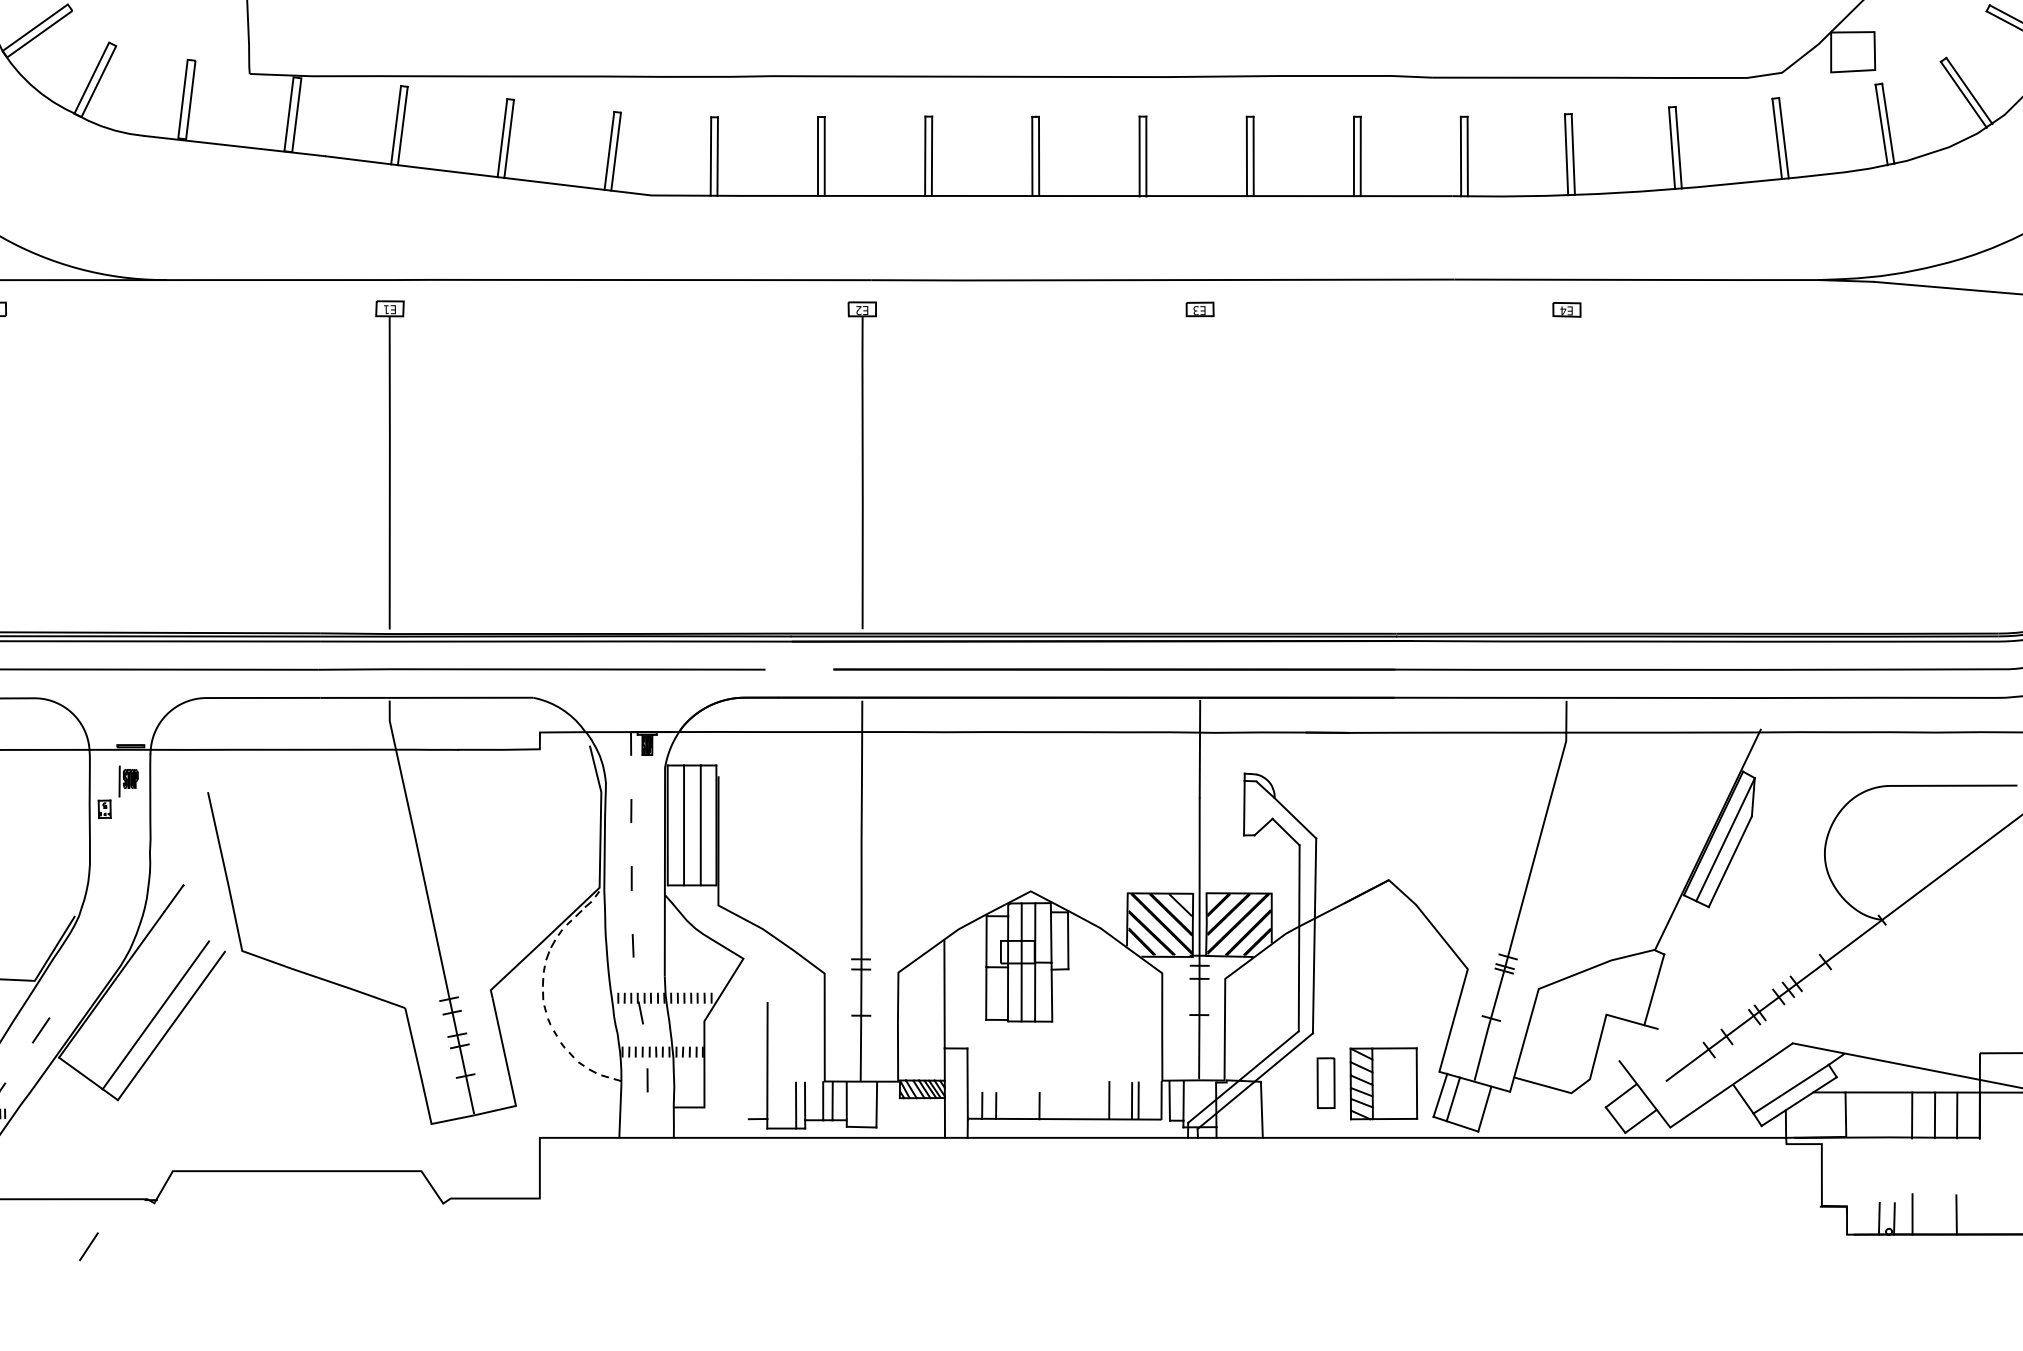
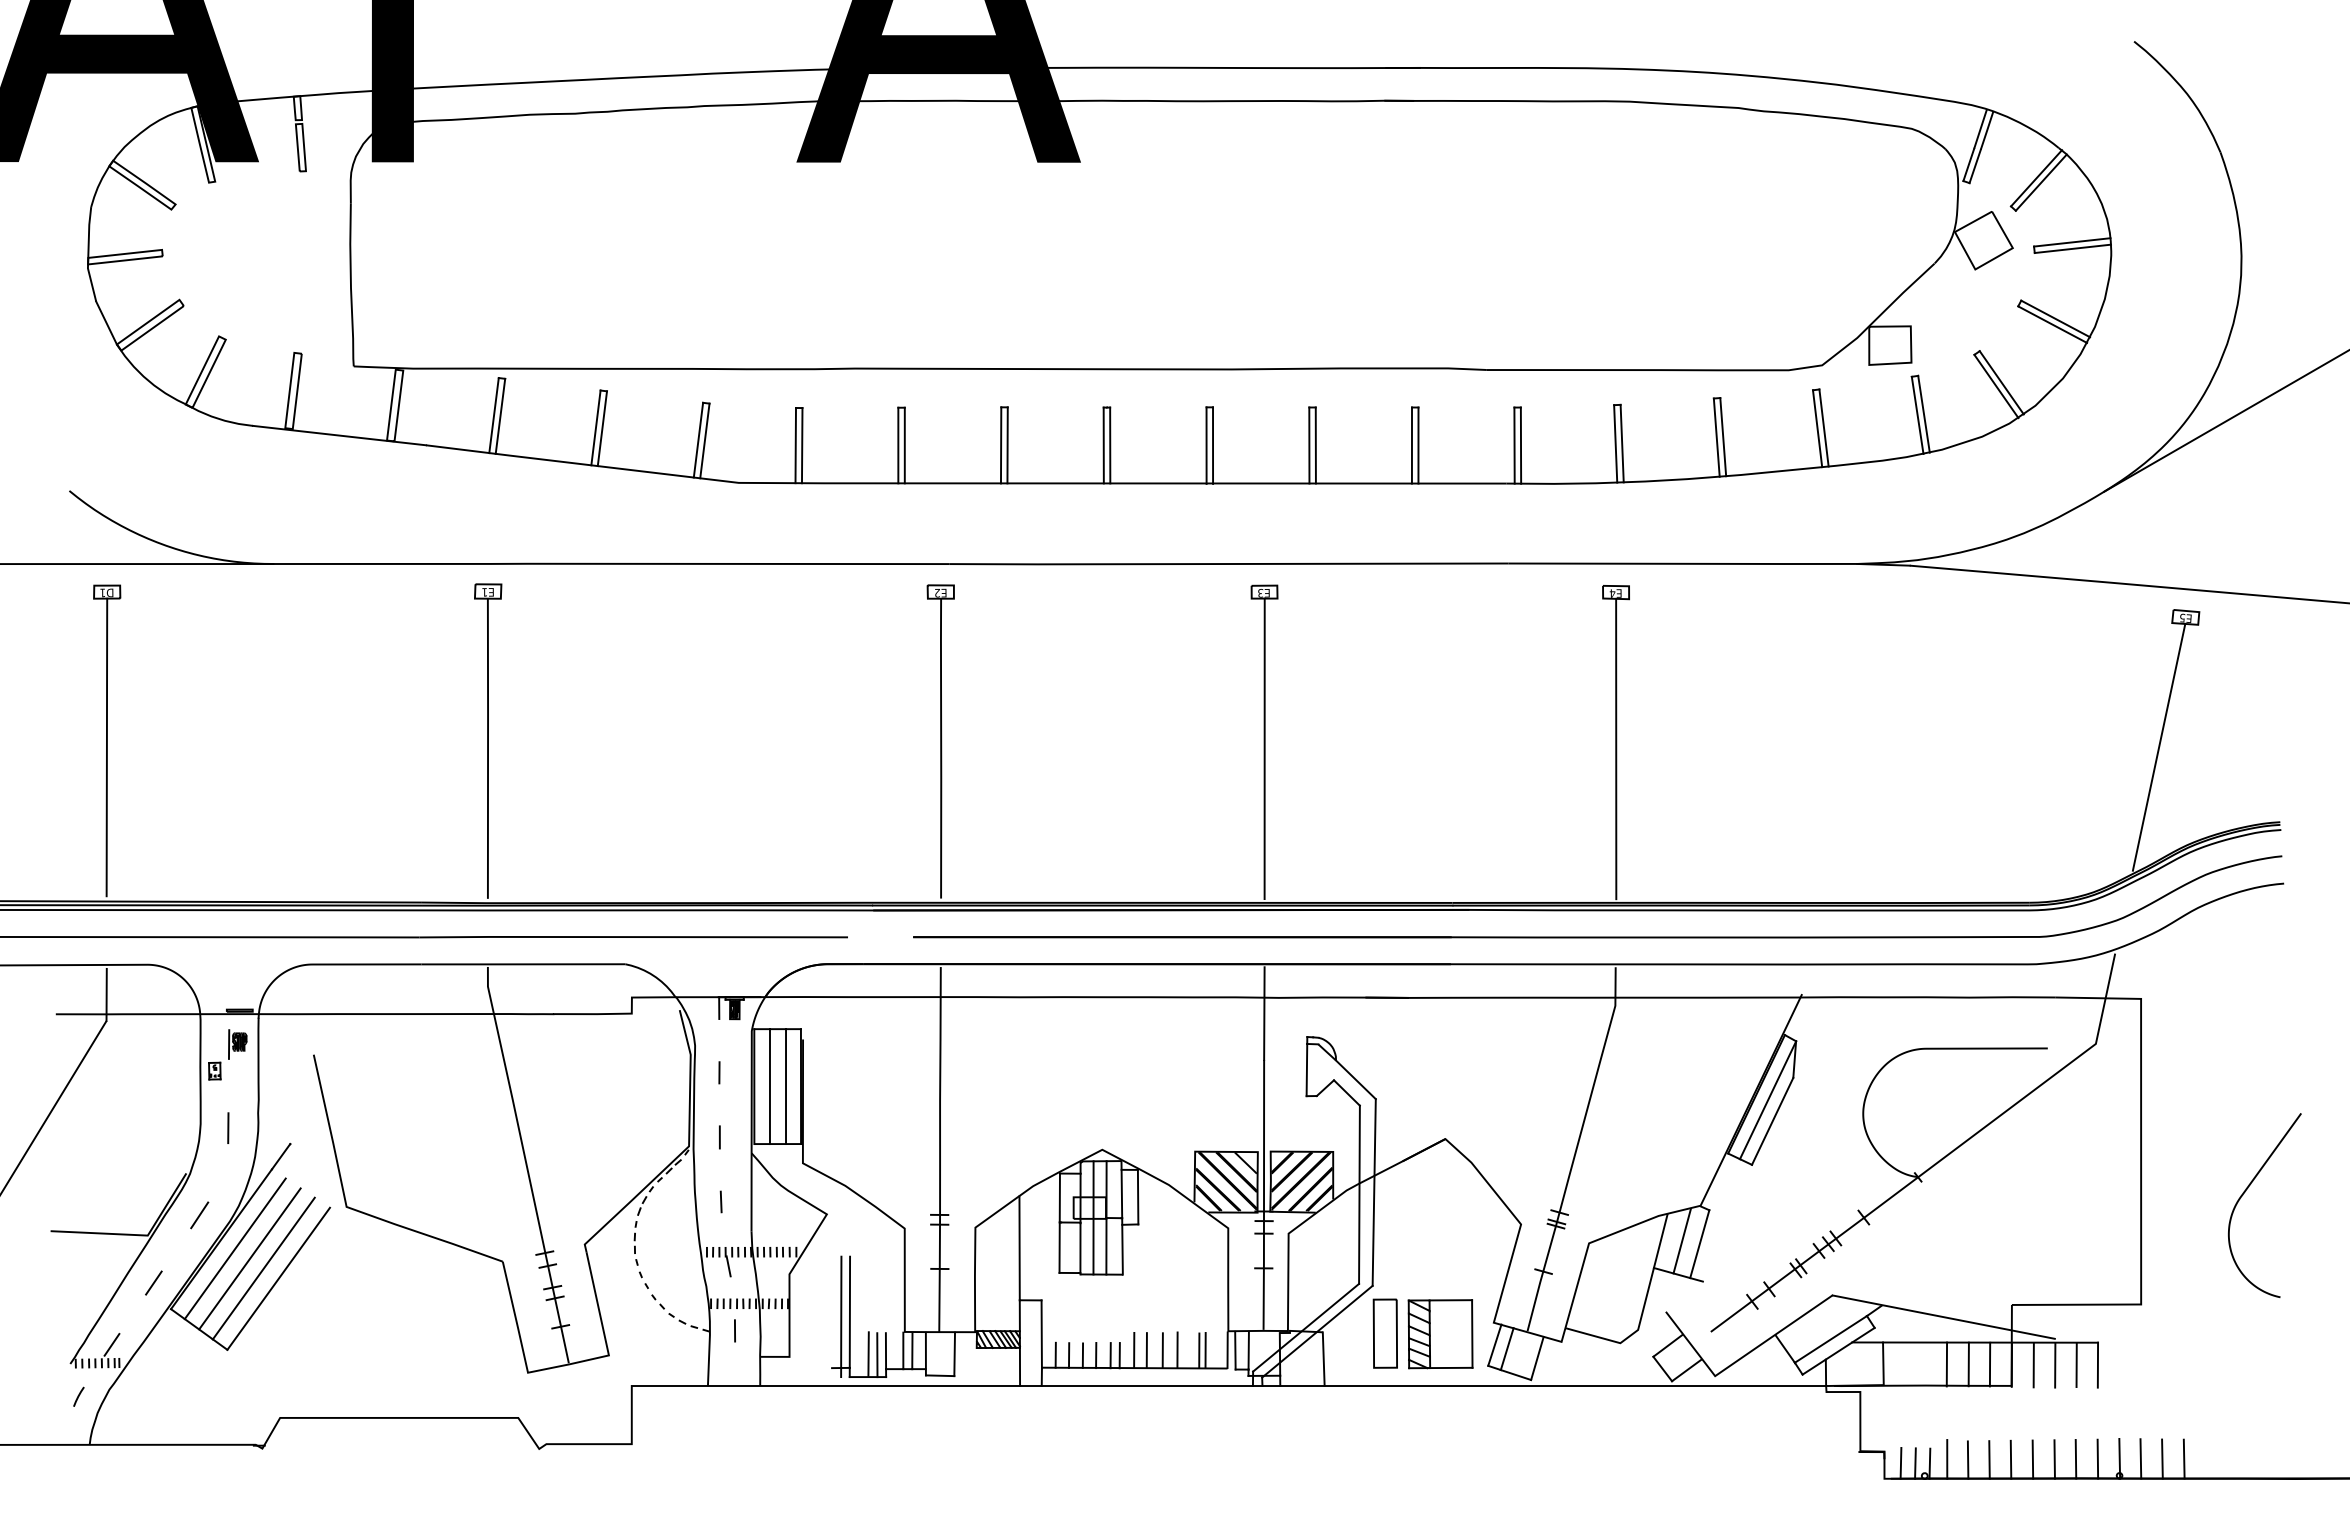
line: (1200, 472) -> (1264, 748), added
line: (1567, 472) -> (1616, 748), added
line: (119, 868) -> (228, 1127), added
line: (1613, 987) -> (1660, 1241), added
line: (1635, 987) -> (1681, 1241), added
line: (125, 994) -> (234, 1248), added
line: (140, 1004) -> (249, 1258), added
line: (758, 1065) -> (841, 1316), added
part: (1325, 1083) -> (1384, 1333), size x1.43
line: (1064, 1099) -> (1134, 1349), added
line: (1076, 1100) -> (1146, 1350), added
line: (1093, 1100) -> (1162, 1350), added
line: (786, 1104) -> (868, 1354), added
line: (1010, 1106) -> (1082, 1355), added
line: (1024, 1106) -> (1096, 1355), added
line: (1048, 1106) -> (1119, 1355), added
line: (2002, 1116) -> (2033, 1365), added
line: (1933, 1214) -> (1967, 1459), added
line: (1978, 1214) -> (2010, 1459), added
line: (2001, 1214) -> (2032, 1459), added
line: (1863, 1217) -> (1900, 1462), added
line: (88, 1246) -> (199, 1215), moved

